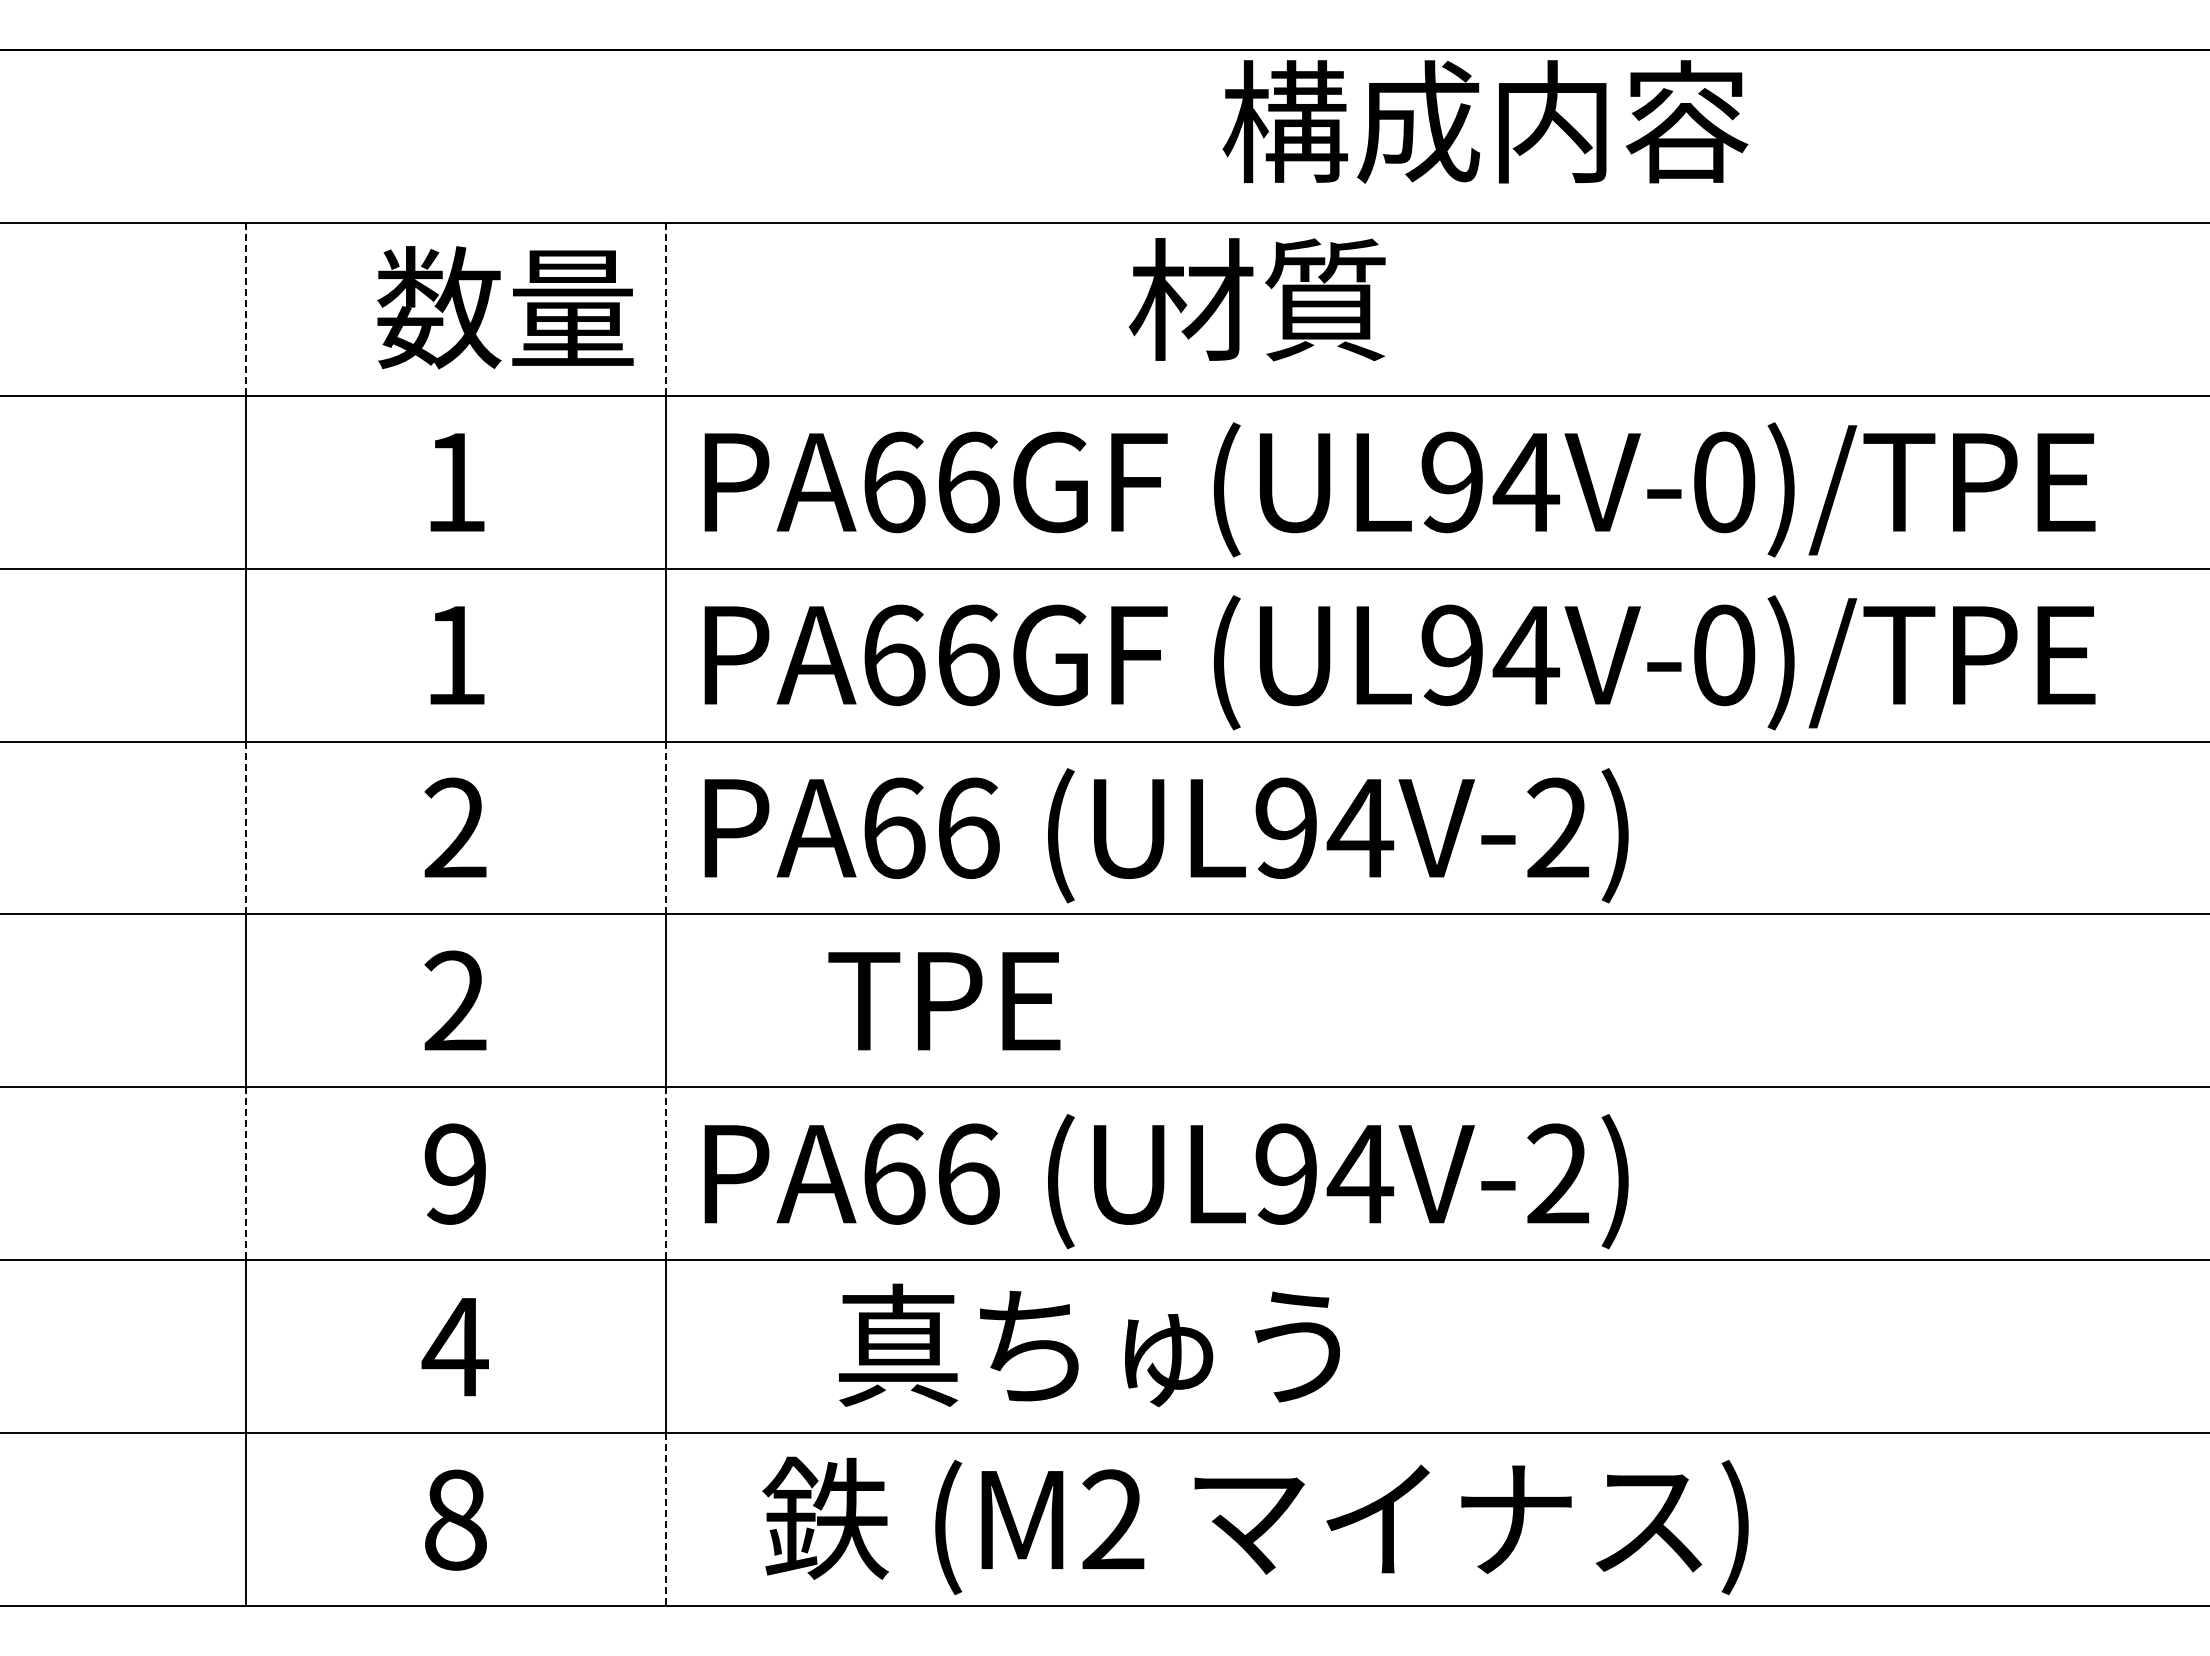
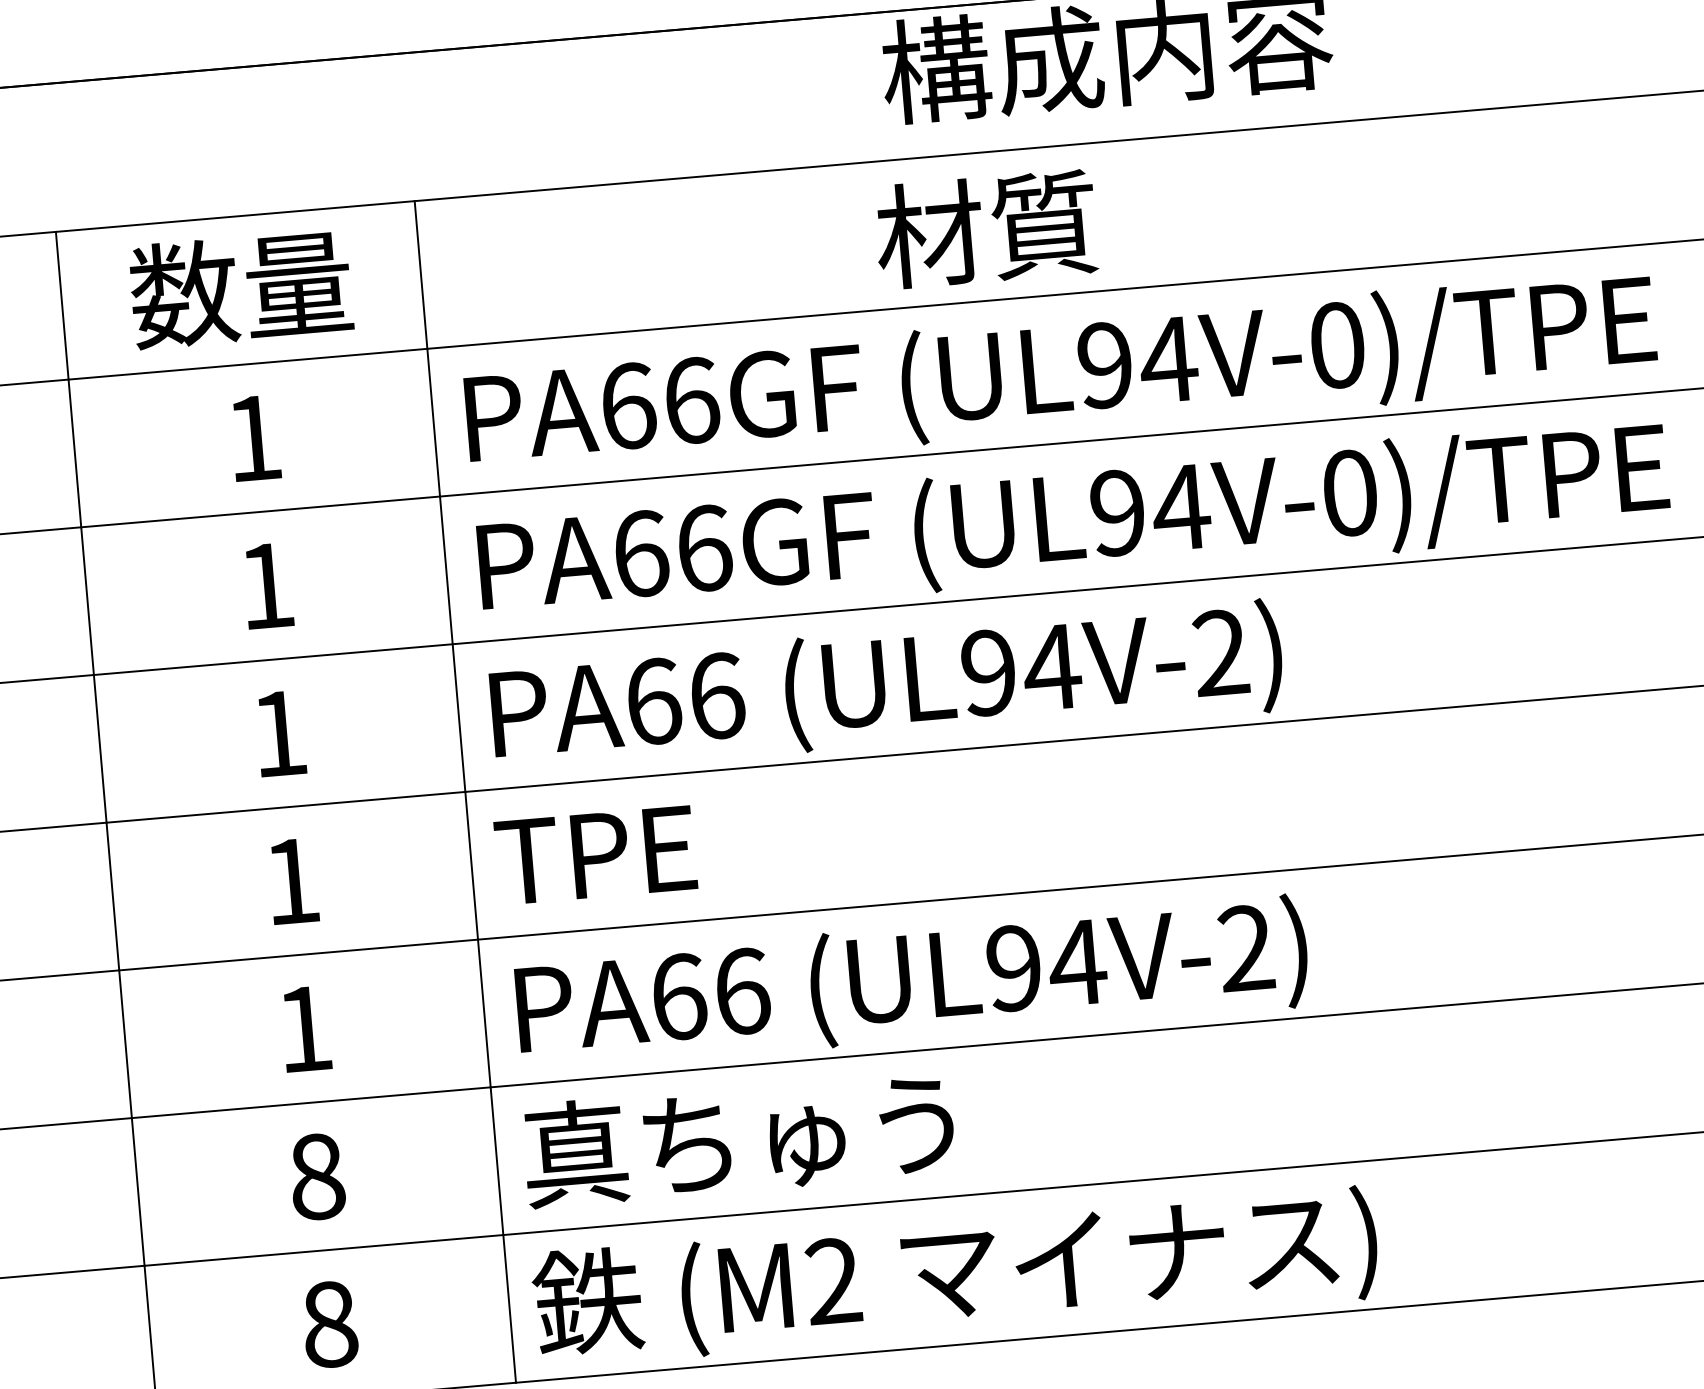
text: (1257, 299) -> (986, 229), moved
text: (505, 307) -> (241, 288), moved
line: (245, 309) -> (61, 306), dashed -> solid
line: (666, 309) -> (421, 275), dashed -> solid
text: (455, 827) -> (279, 733), 2 -> 1
line: (245, 828) -> (99, 749), dashed -> solid
line: (666, 828) -> (459, 718), dashed -> solid
text: (455, 1000) -> (291, 880), 2 -> 1
text: (944, 1001) -> (595, 855), moved
text: (454, 1173) -> (303, 1028), 9 -> 1
line: (245, 1174) -> (125, 1044), dashed -> solid
line: (666, 1174) -> (484, 1014), dashed -> solid
text: (1089, 1345) -> (738, 1139), moved
text: (454, 1346) -> (316, 1176), 4 -> 8
line: (666, 1520) -> (510, 1309), dashed -> solid
text: (1255, 1525) -> (955, 1275), moved

